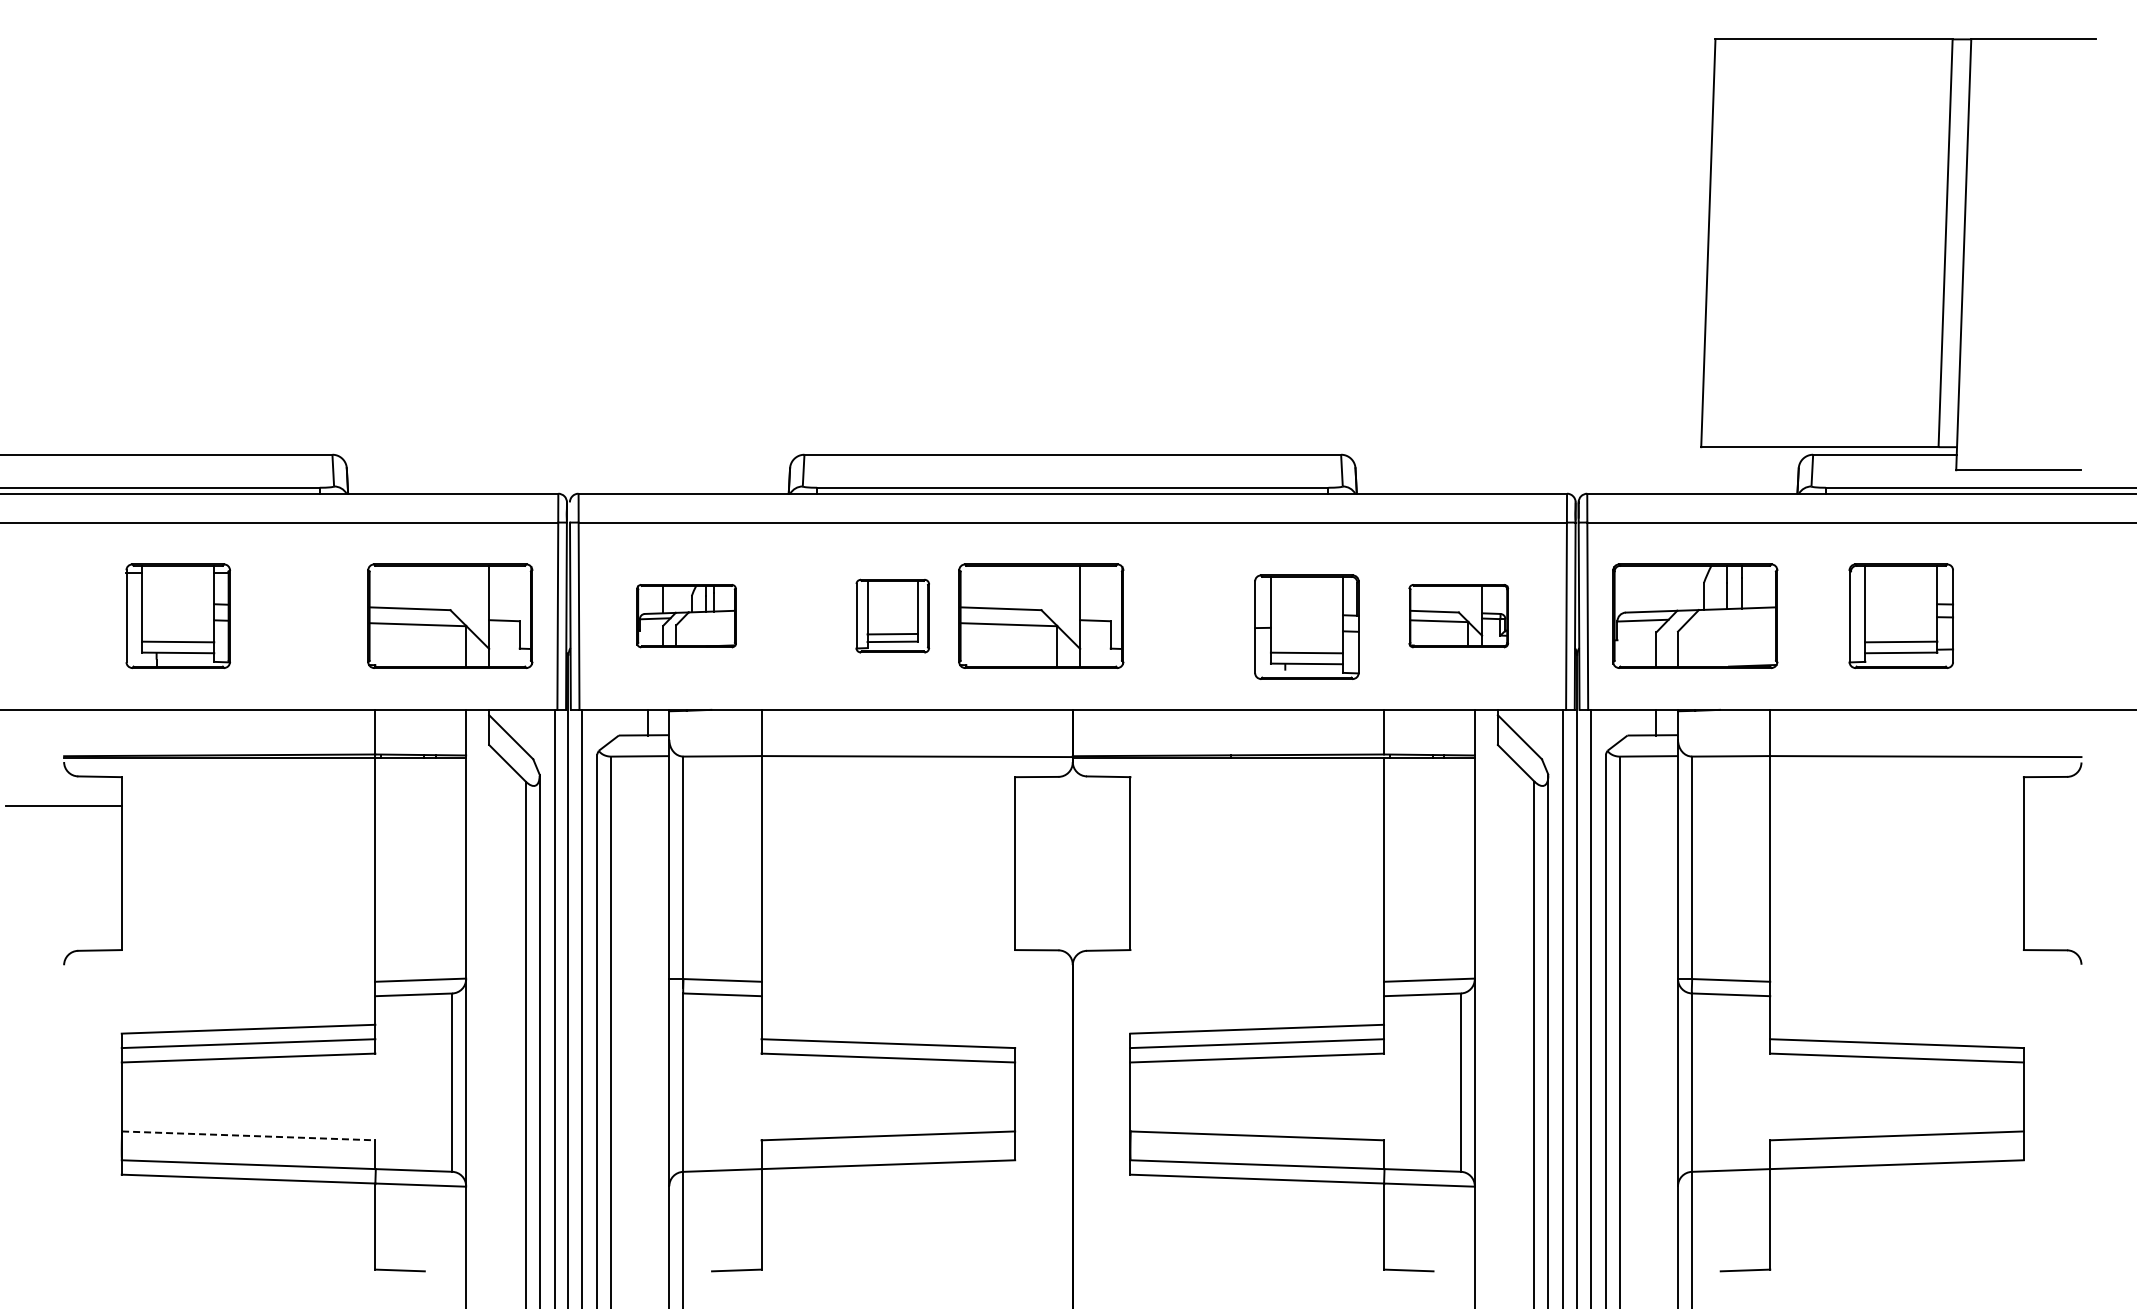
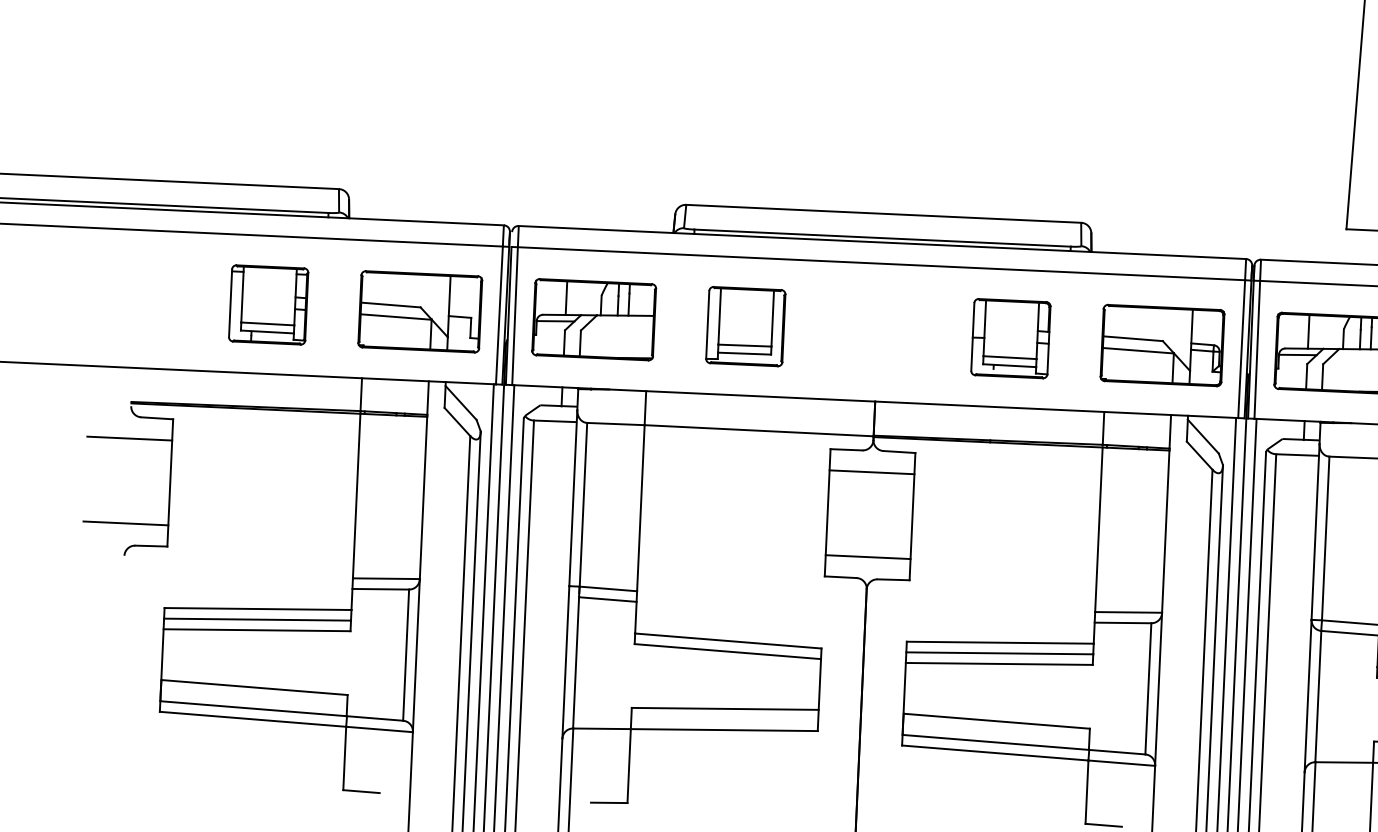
line: (1656, 588) -> (1308, 331), added
part: (177, 615) -> (268, 304), moved
part: (686, 615) -> (594, 319), size x1.67
part: (892, 615) -> (745, 326), size x1.43
part: (1041, 615) -> (855, 331), removed
part: (1458, 615) -> (1162, 345), size x1.67
part: (1306, 626) -> (1010, 338), moved
line: (1072, 805) -> (871, 471), added
line: (63, 921) -> (125, 523), added
line: (1072, 921) -> (867, 557), added
line: (248, 1135) -> (254, 687), dashed -> solid

